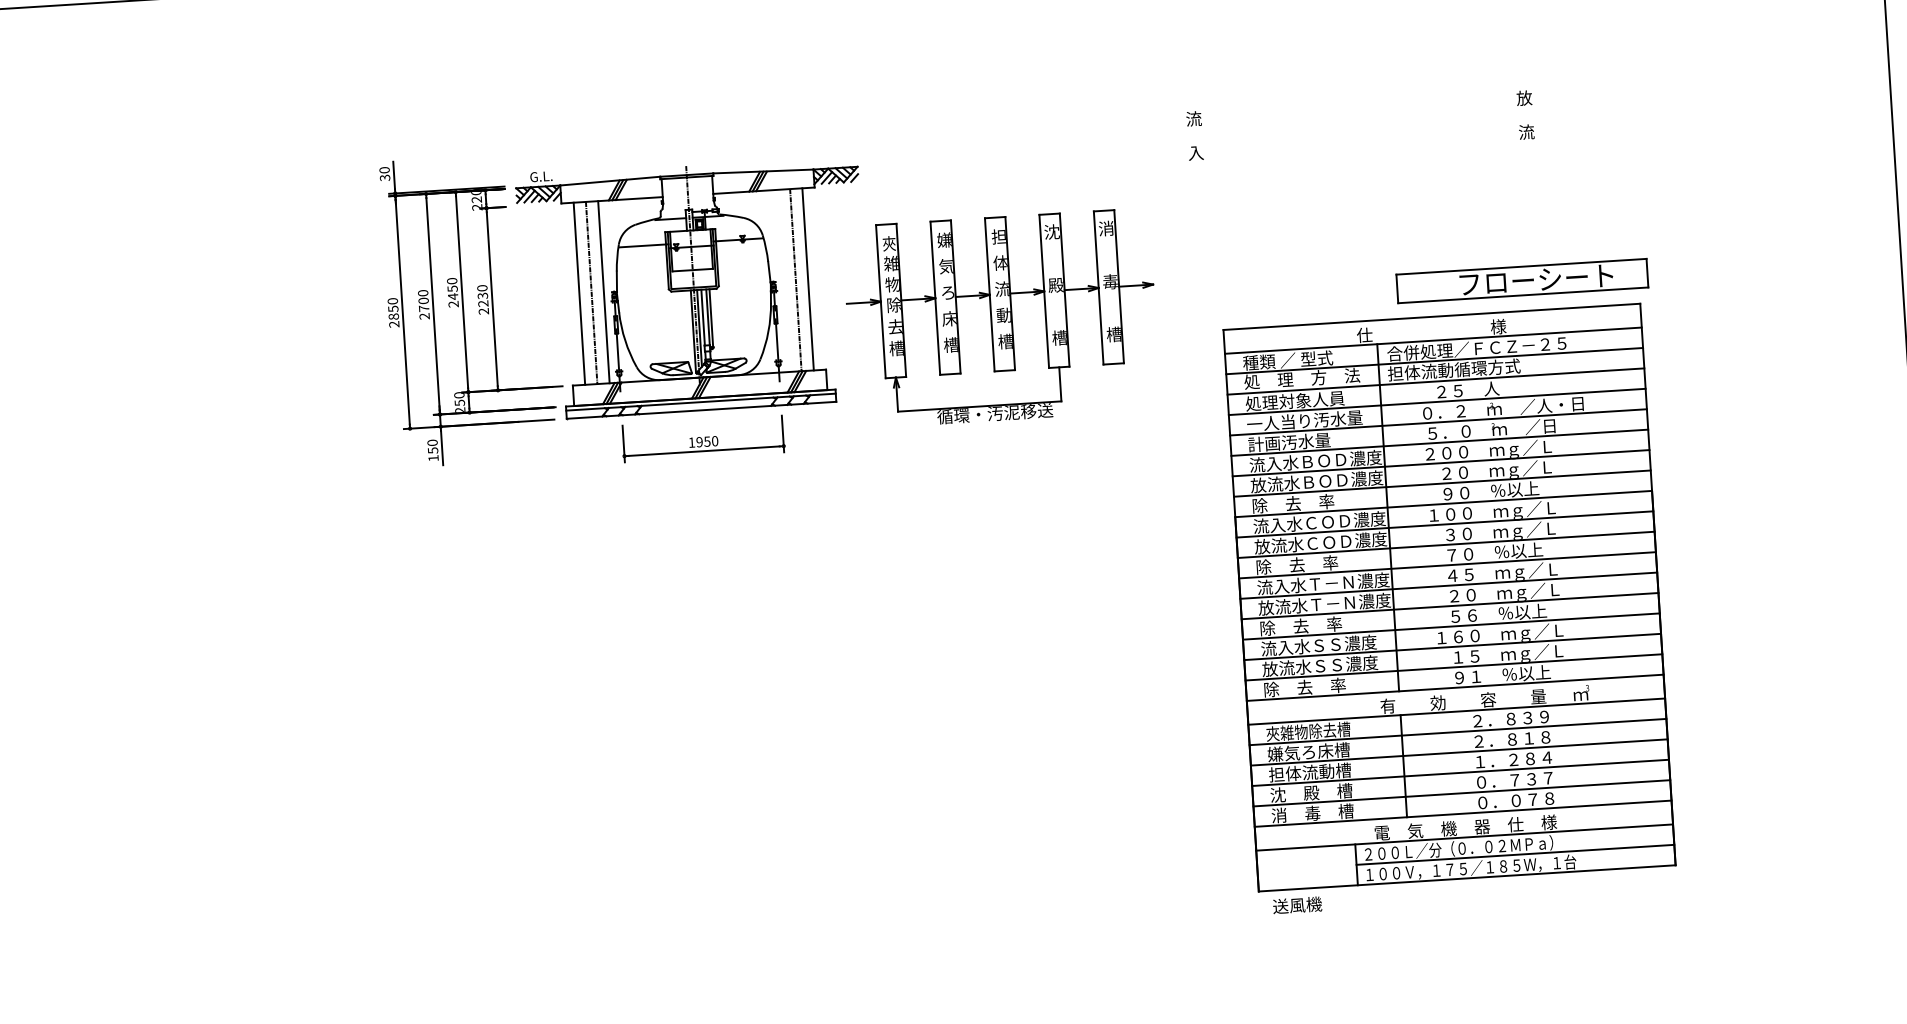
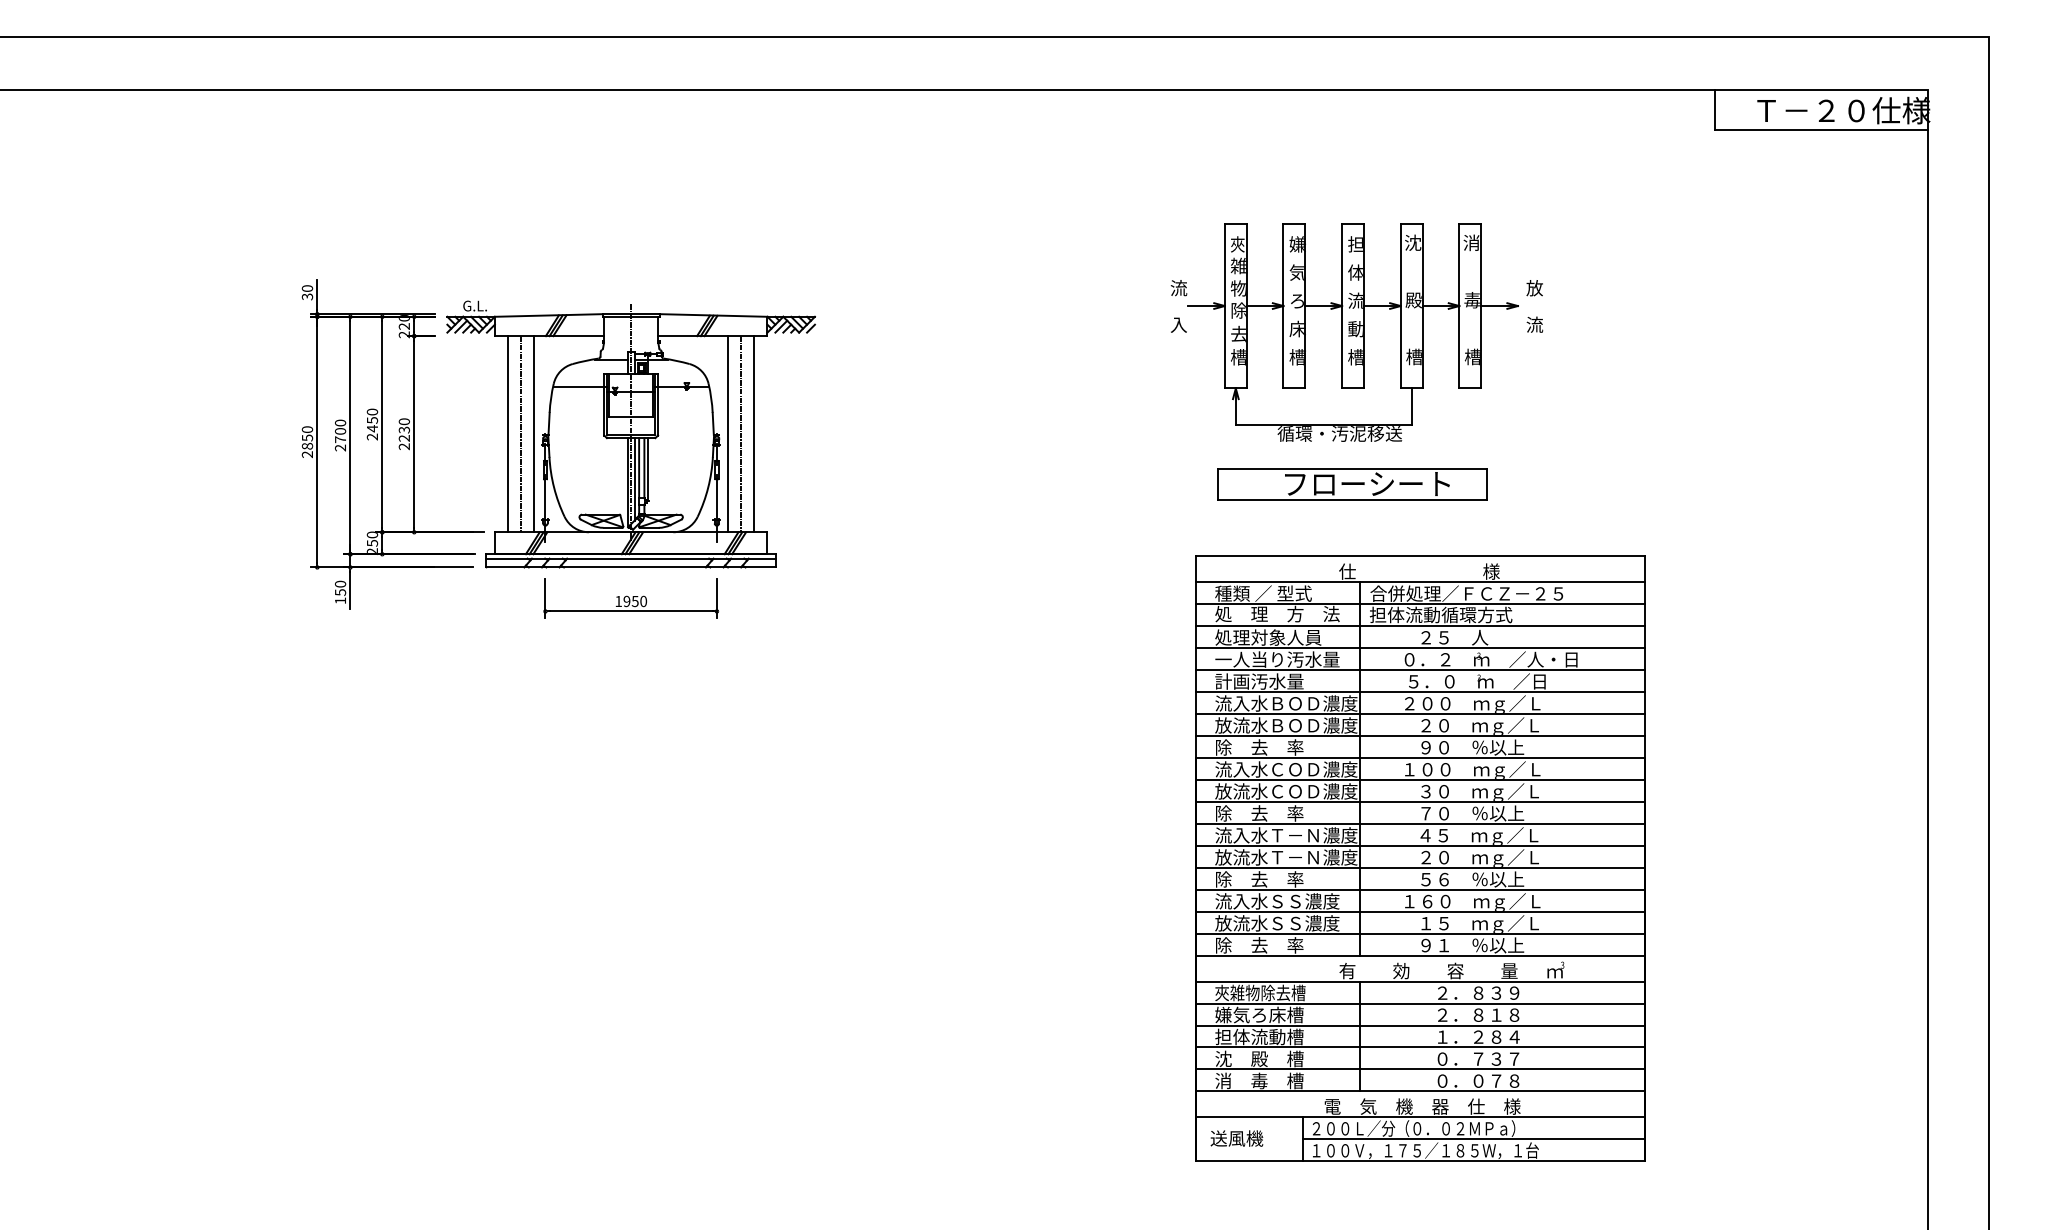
line: (783, 281) -> (727, 434), added
part: (1522, 281) -> (1352, 484), moved
part: (1000, 318) -> (1352, 332), moved
part: (1449, 597) -> (1420, 858), moved

